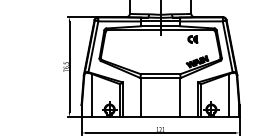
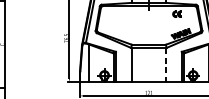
line: (180, 97) -> (166, 65), solid -> dashed

